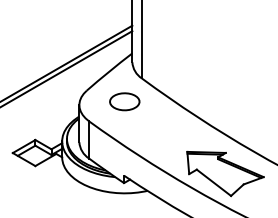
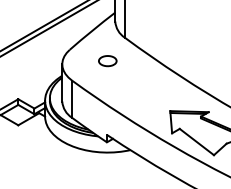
part: (124, 101) -> (107, 60), size x0.6

